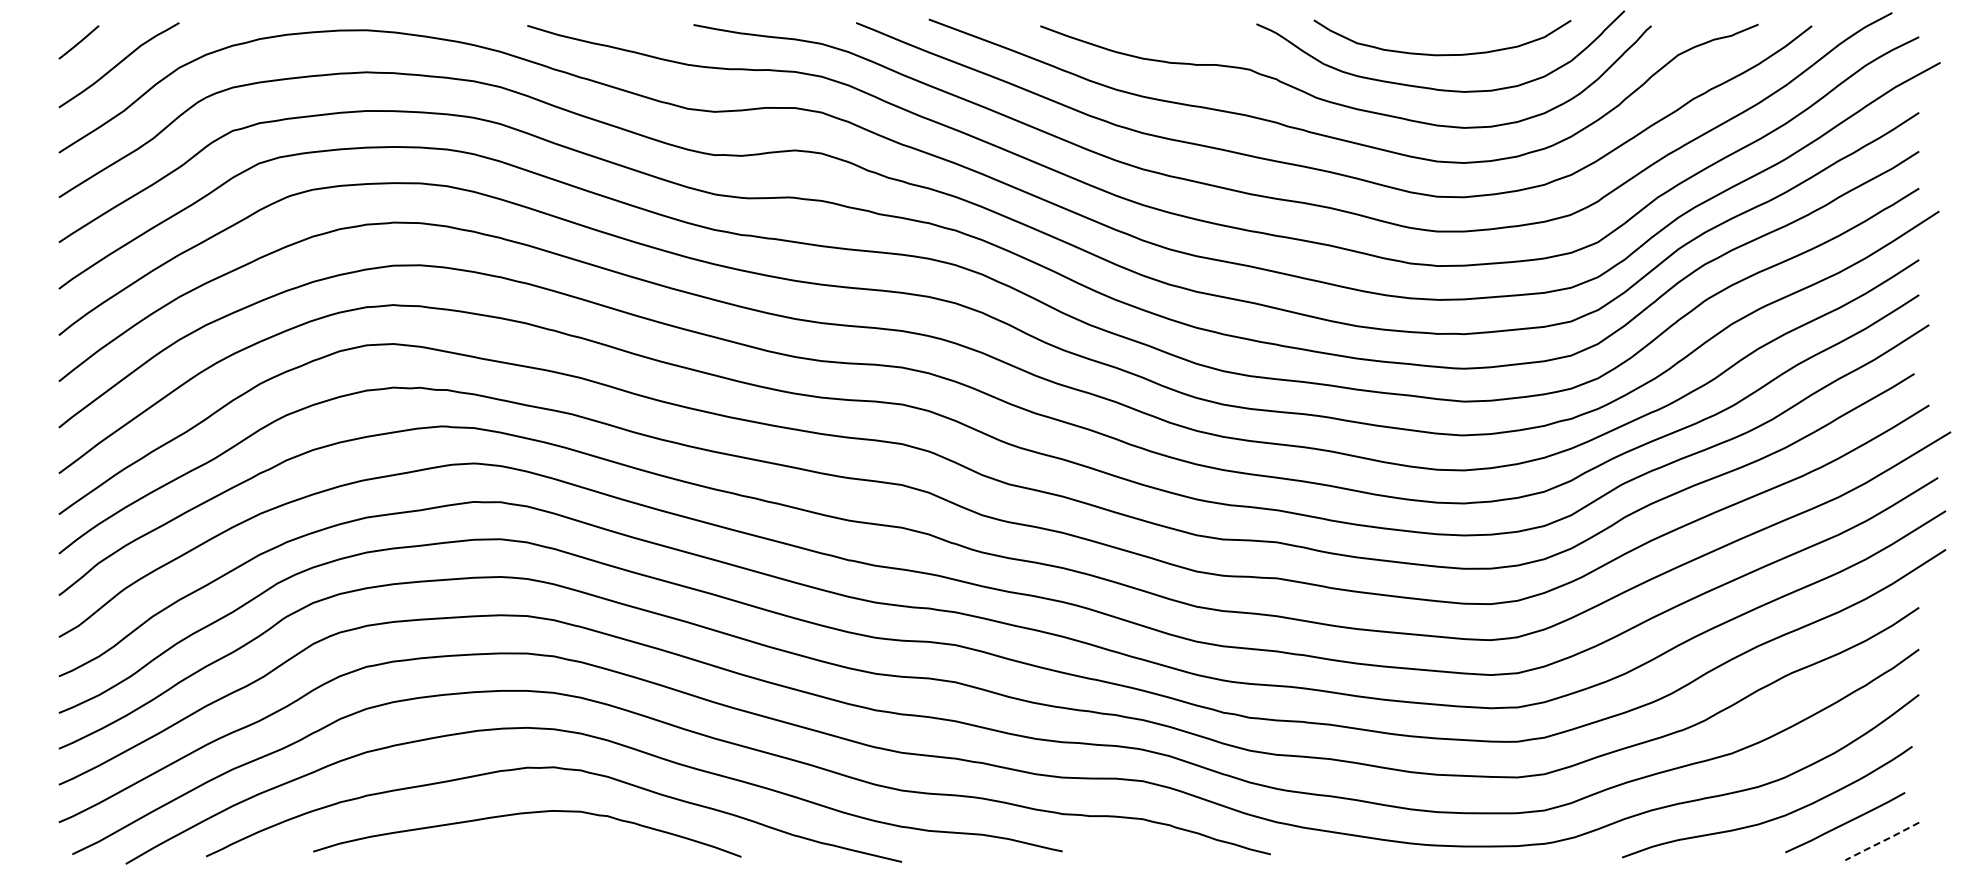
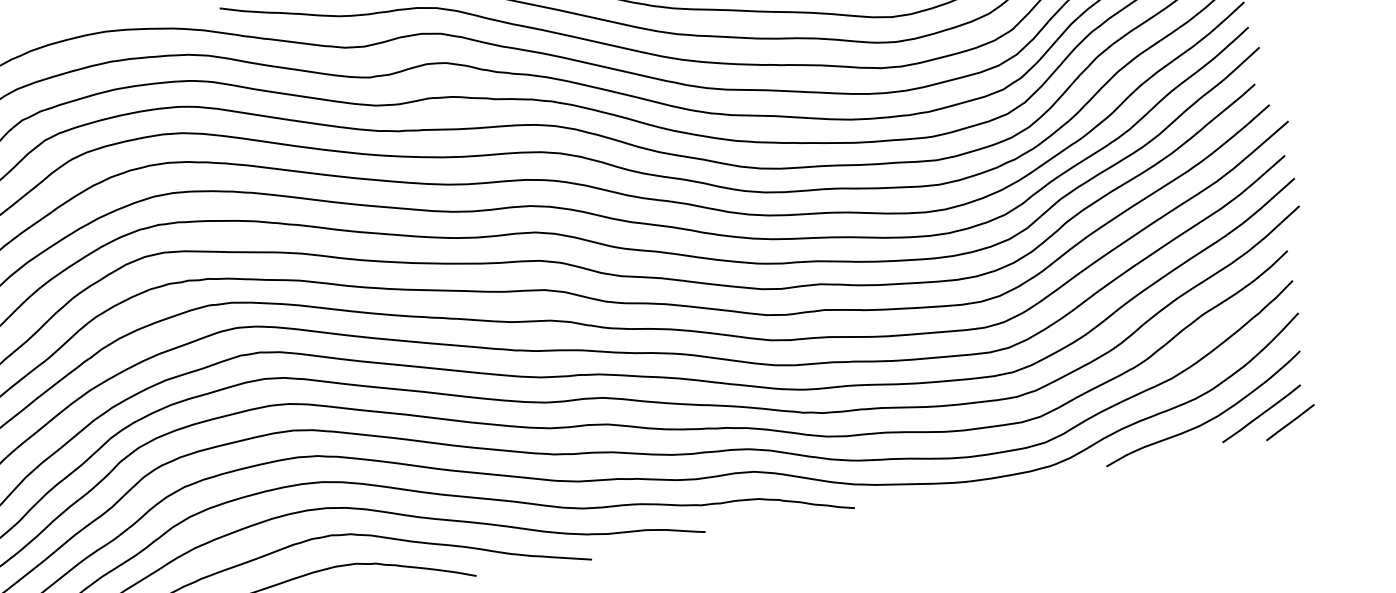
line: (1882, 841) -> (1290, 422), dashed -> solid

